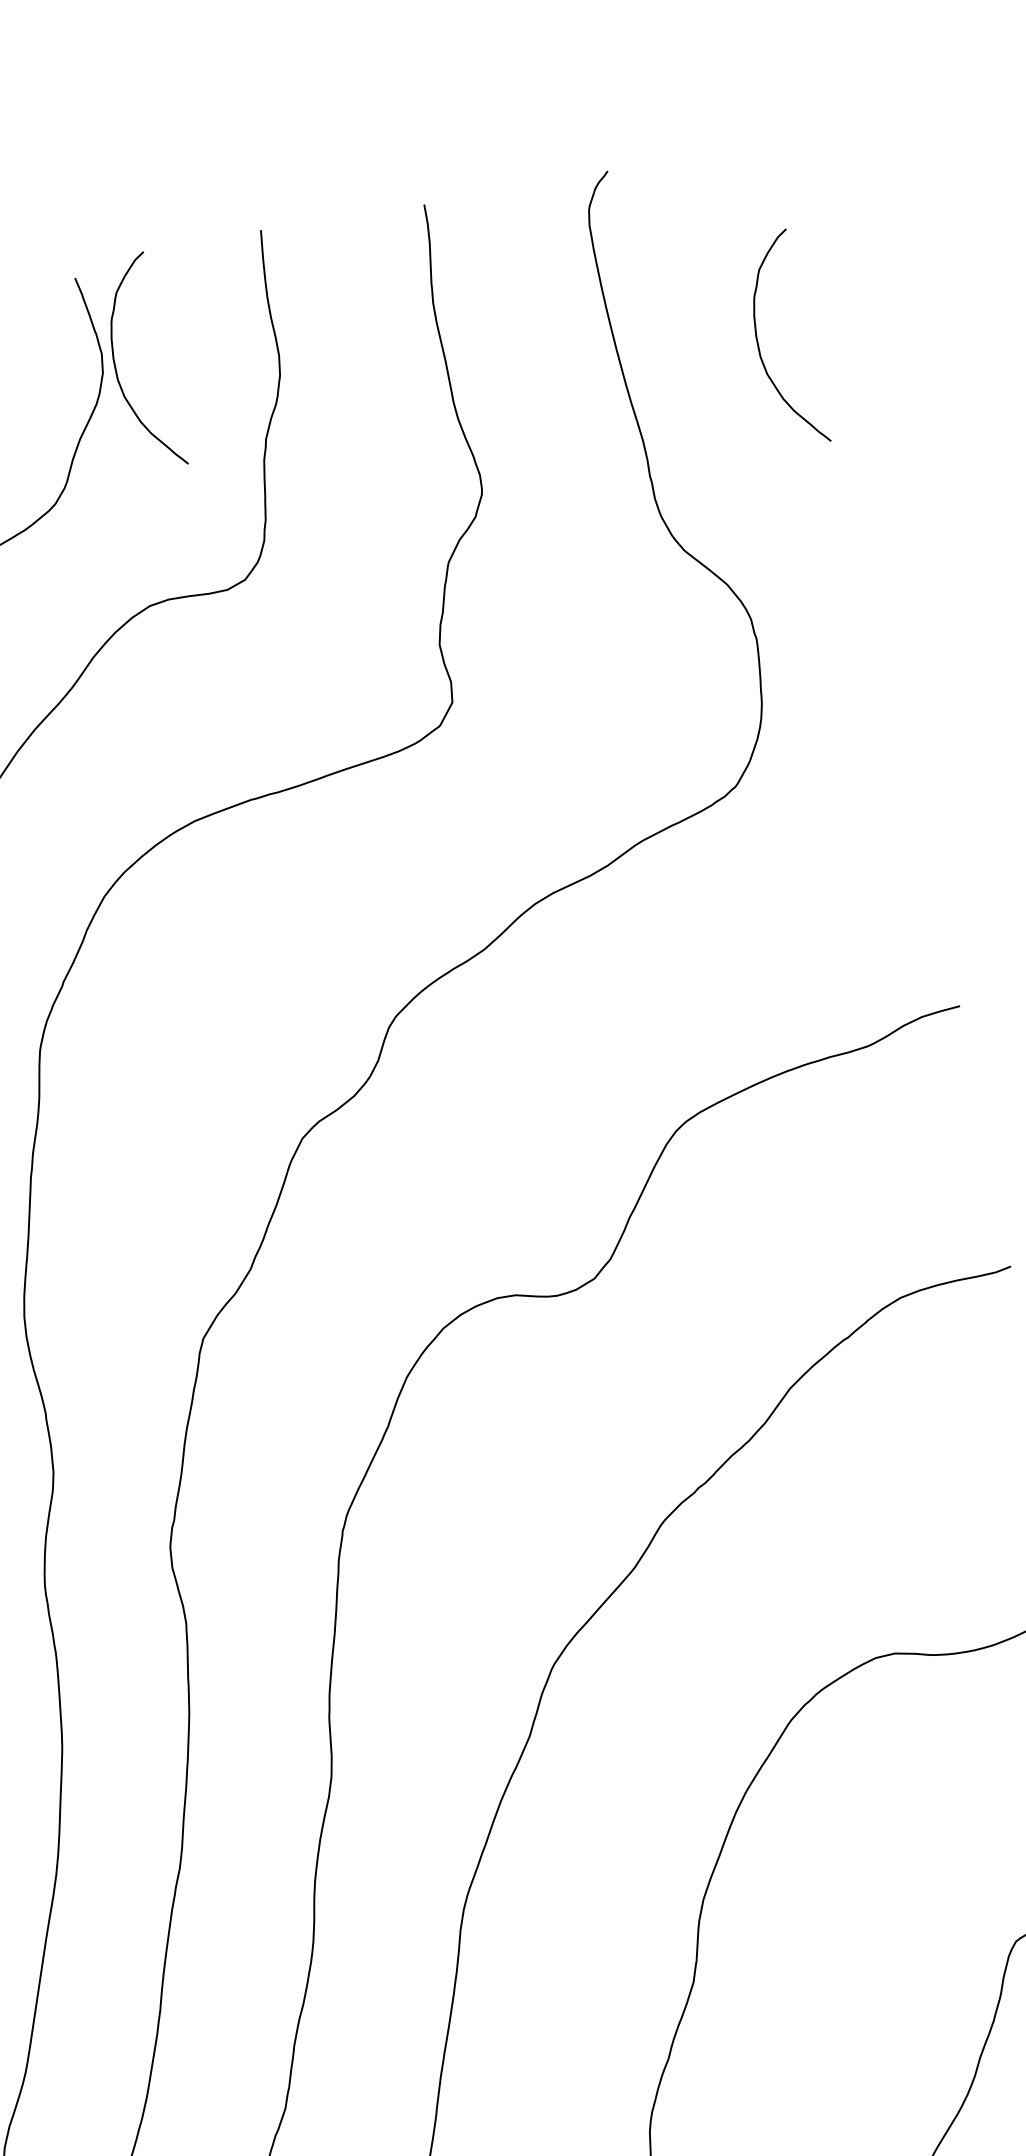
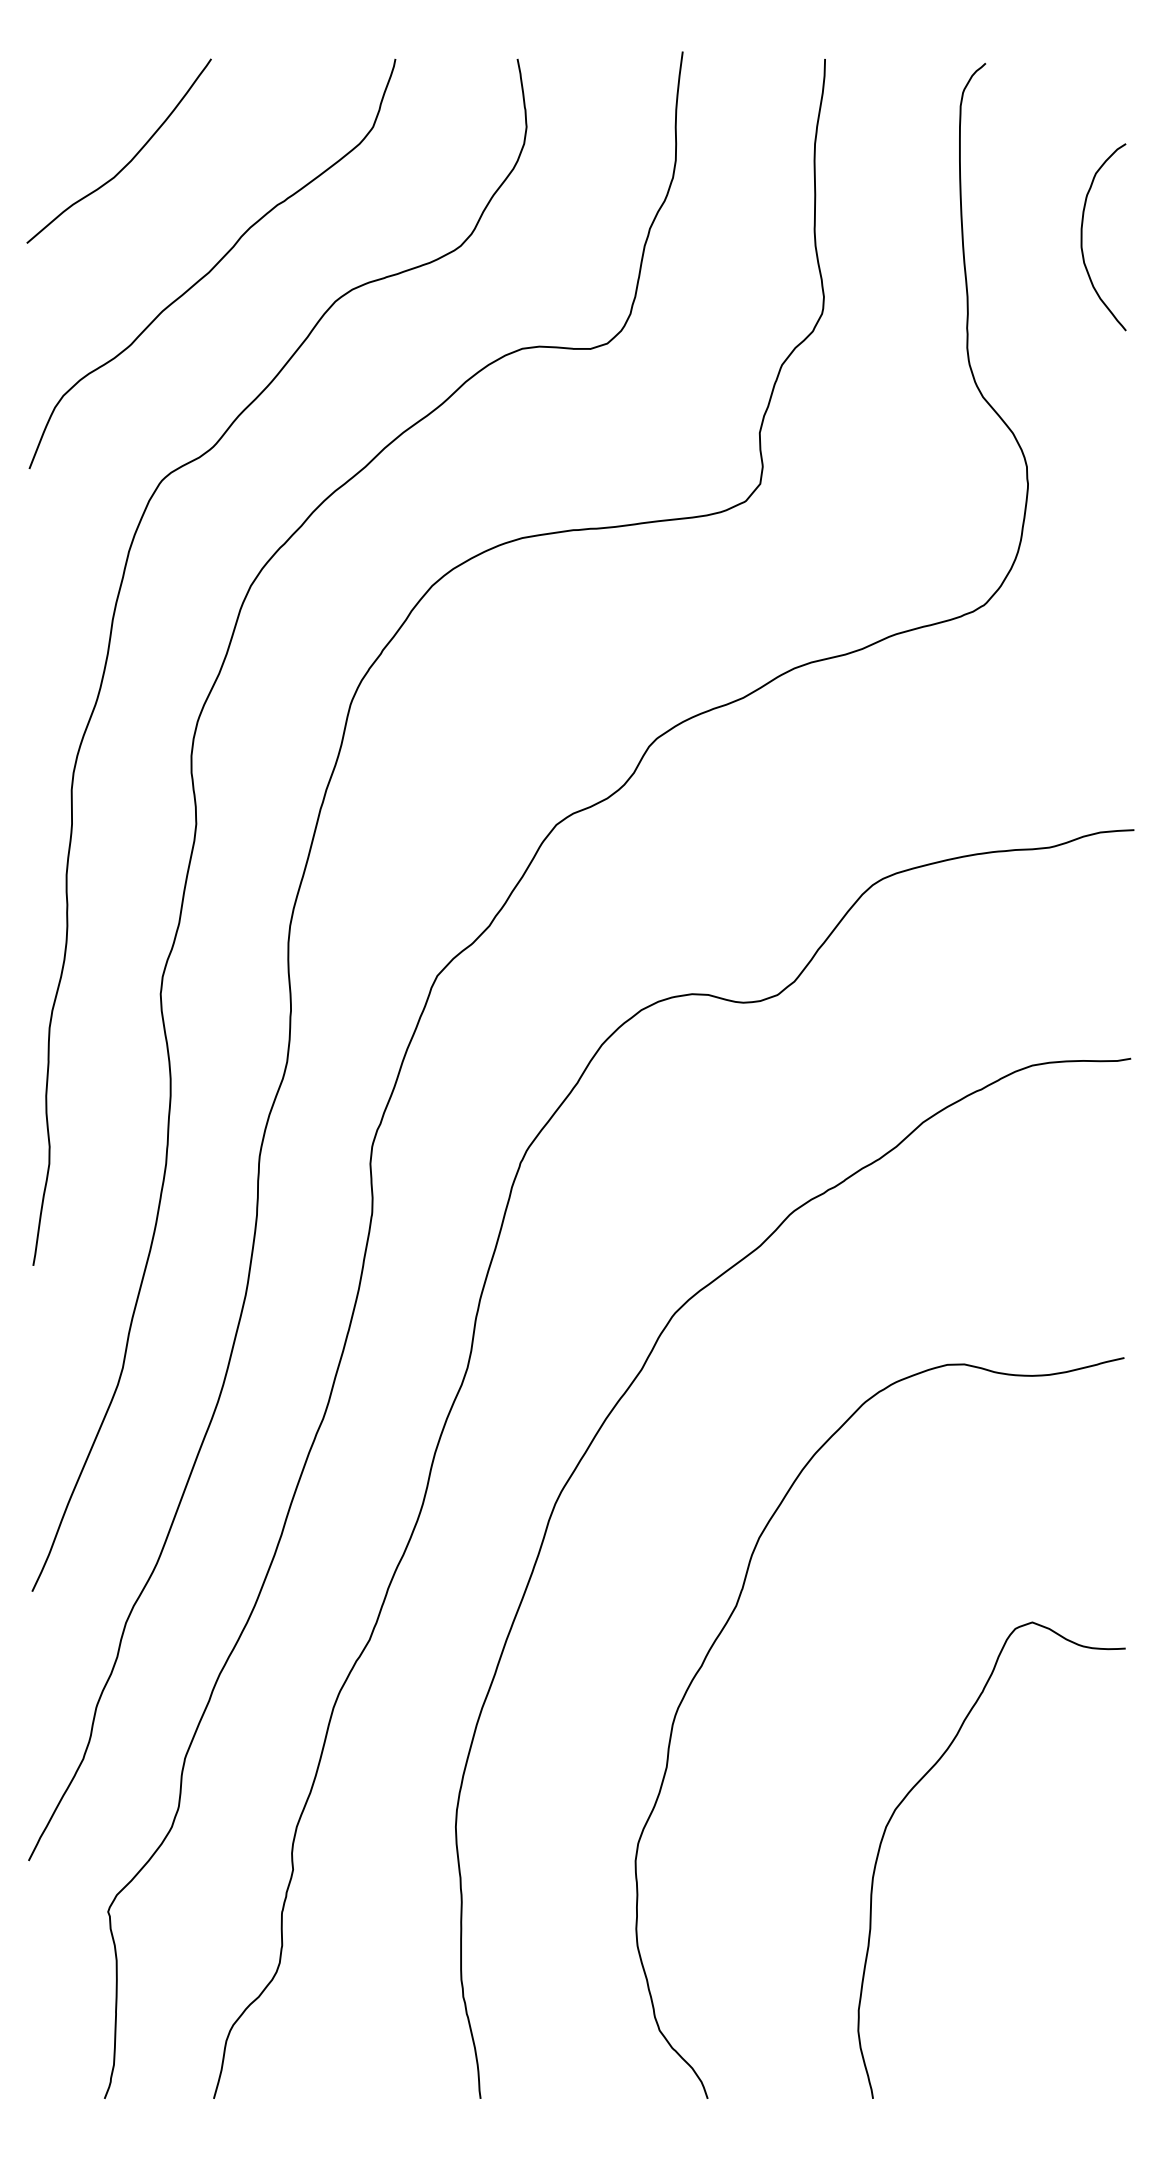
curve: (116, 368) -> (536, 142), removed

